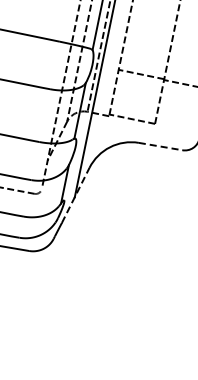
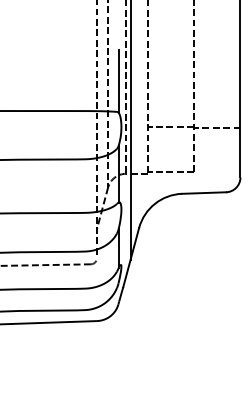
line: (160, 147) -> (204, 193), dashed -> solid
line: (76, 195) -> (131, 257), dashed -> solid

